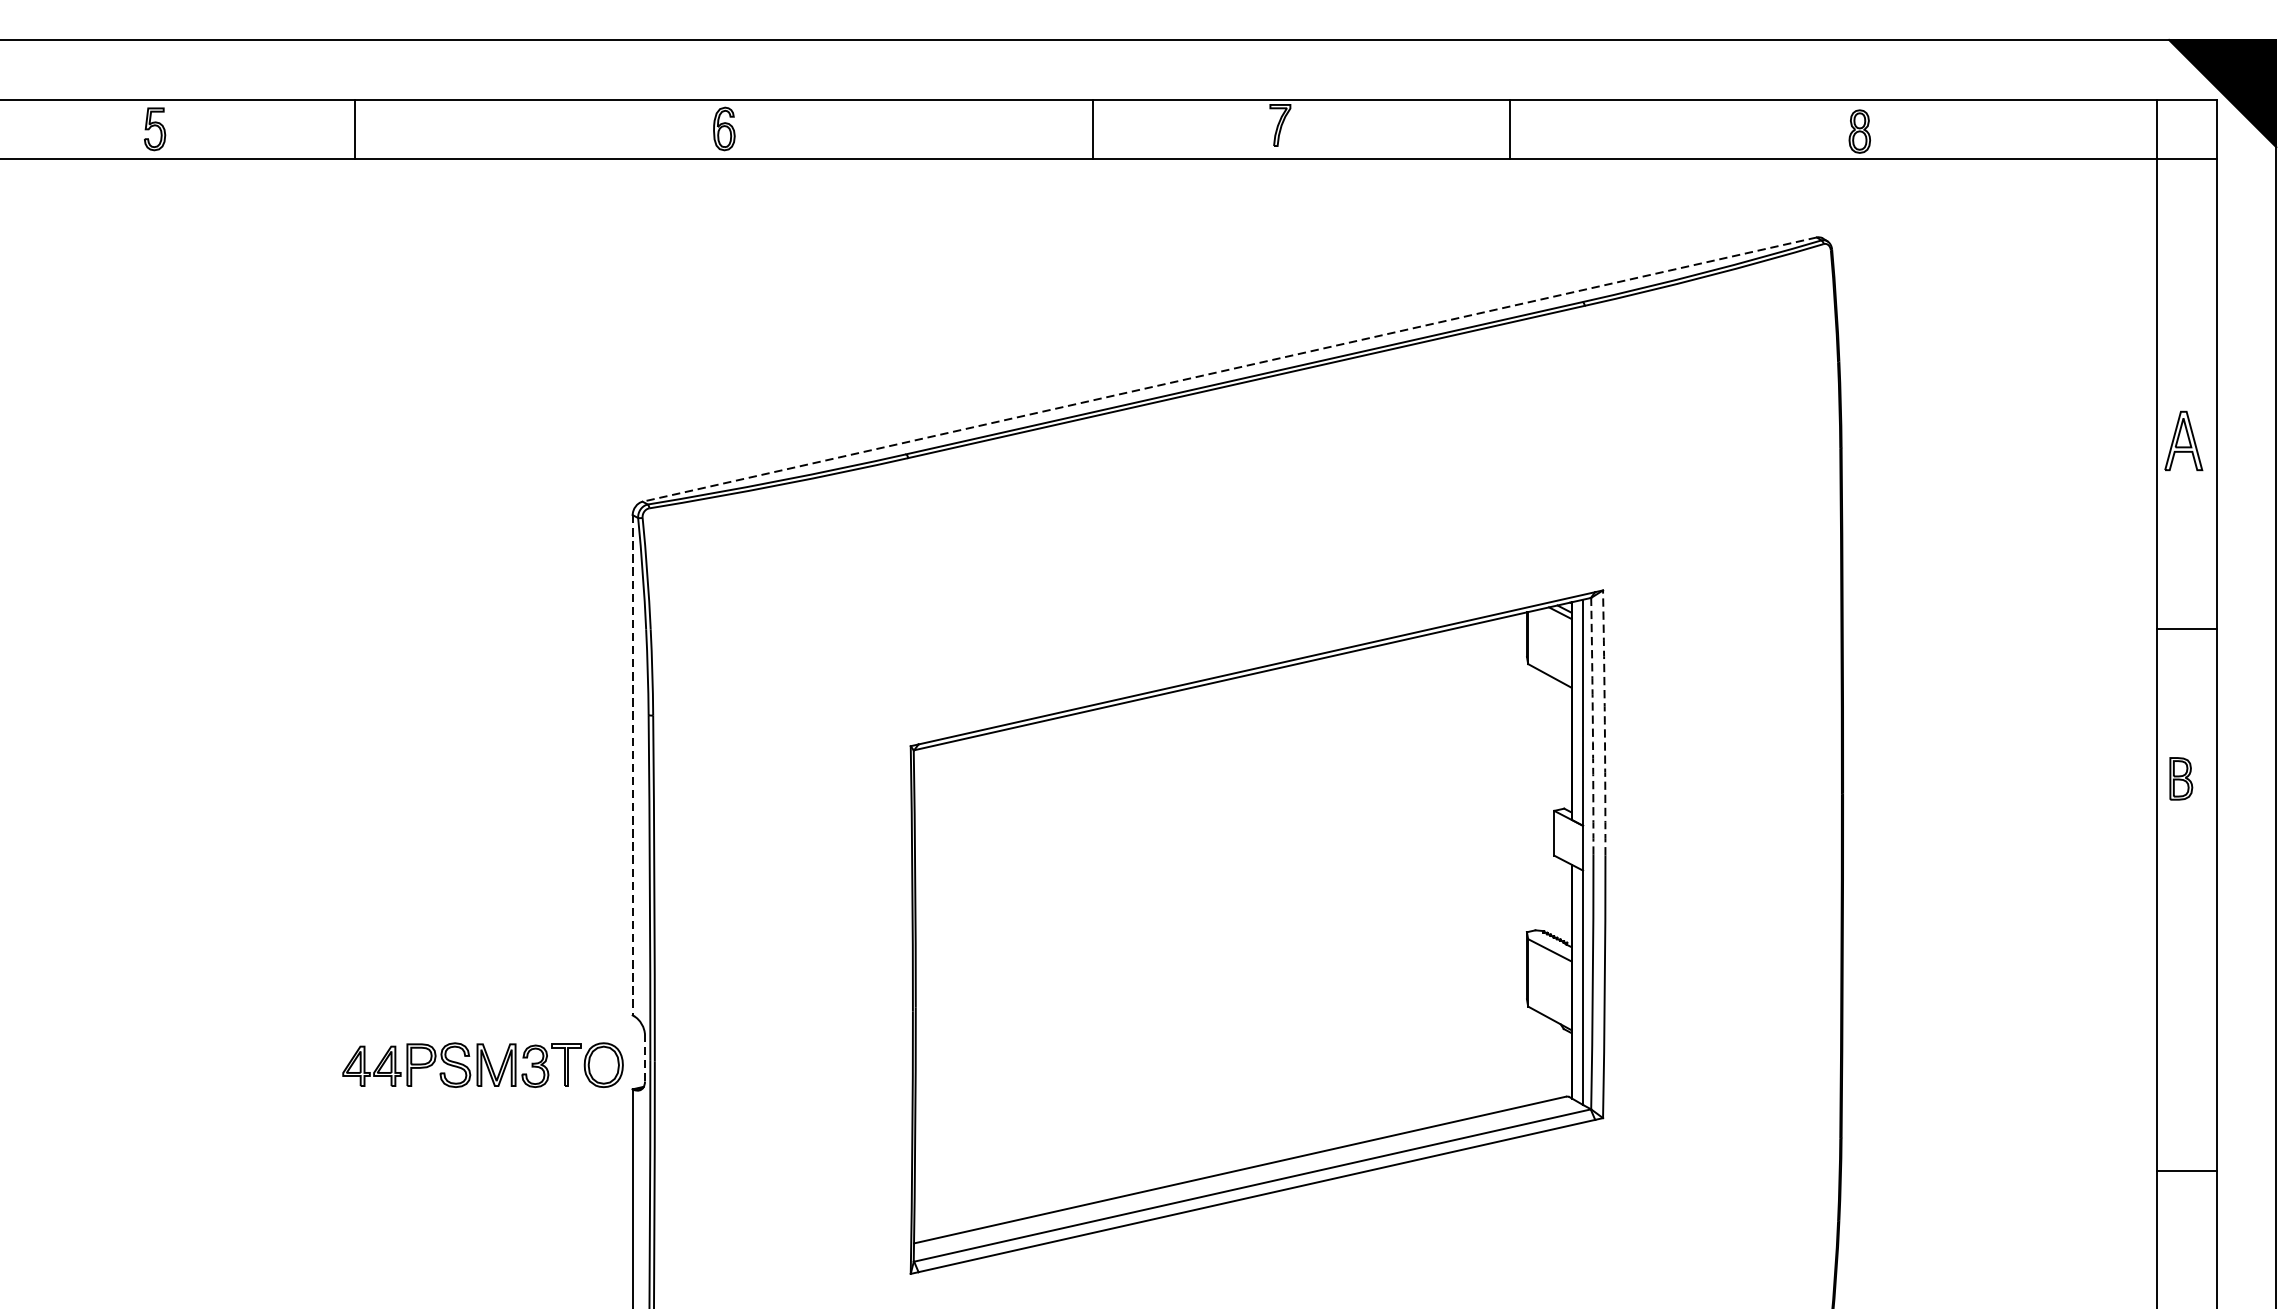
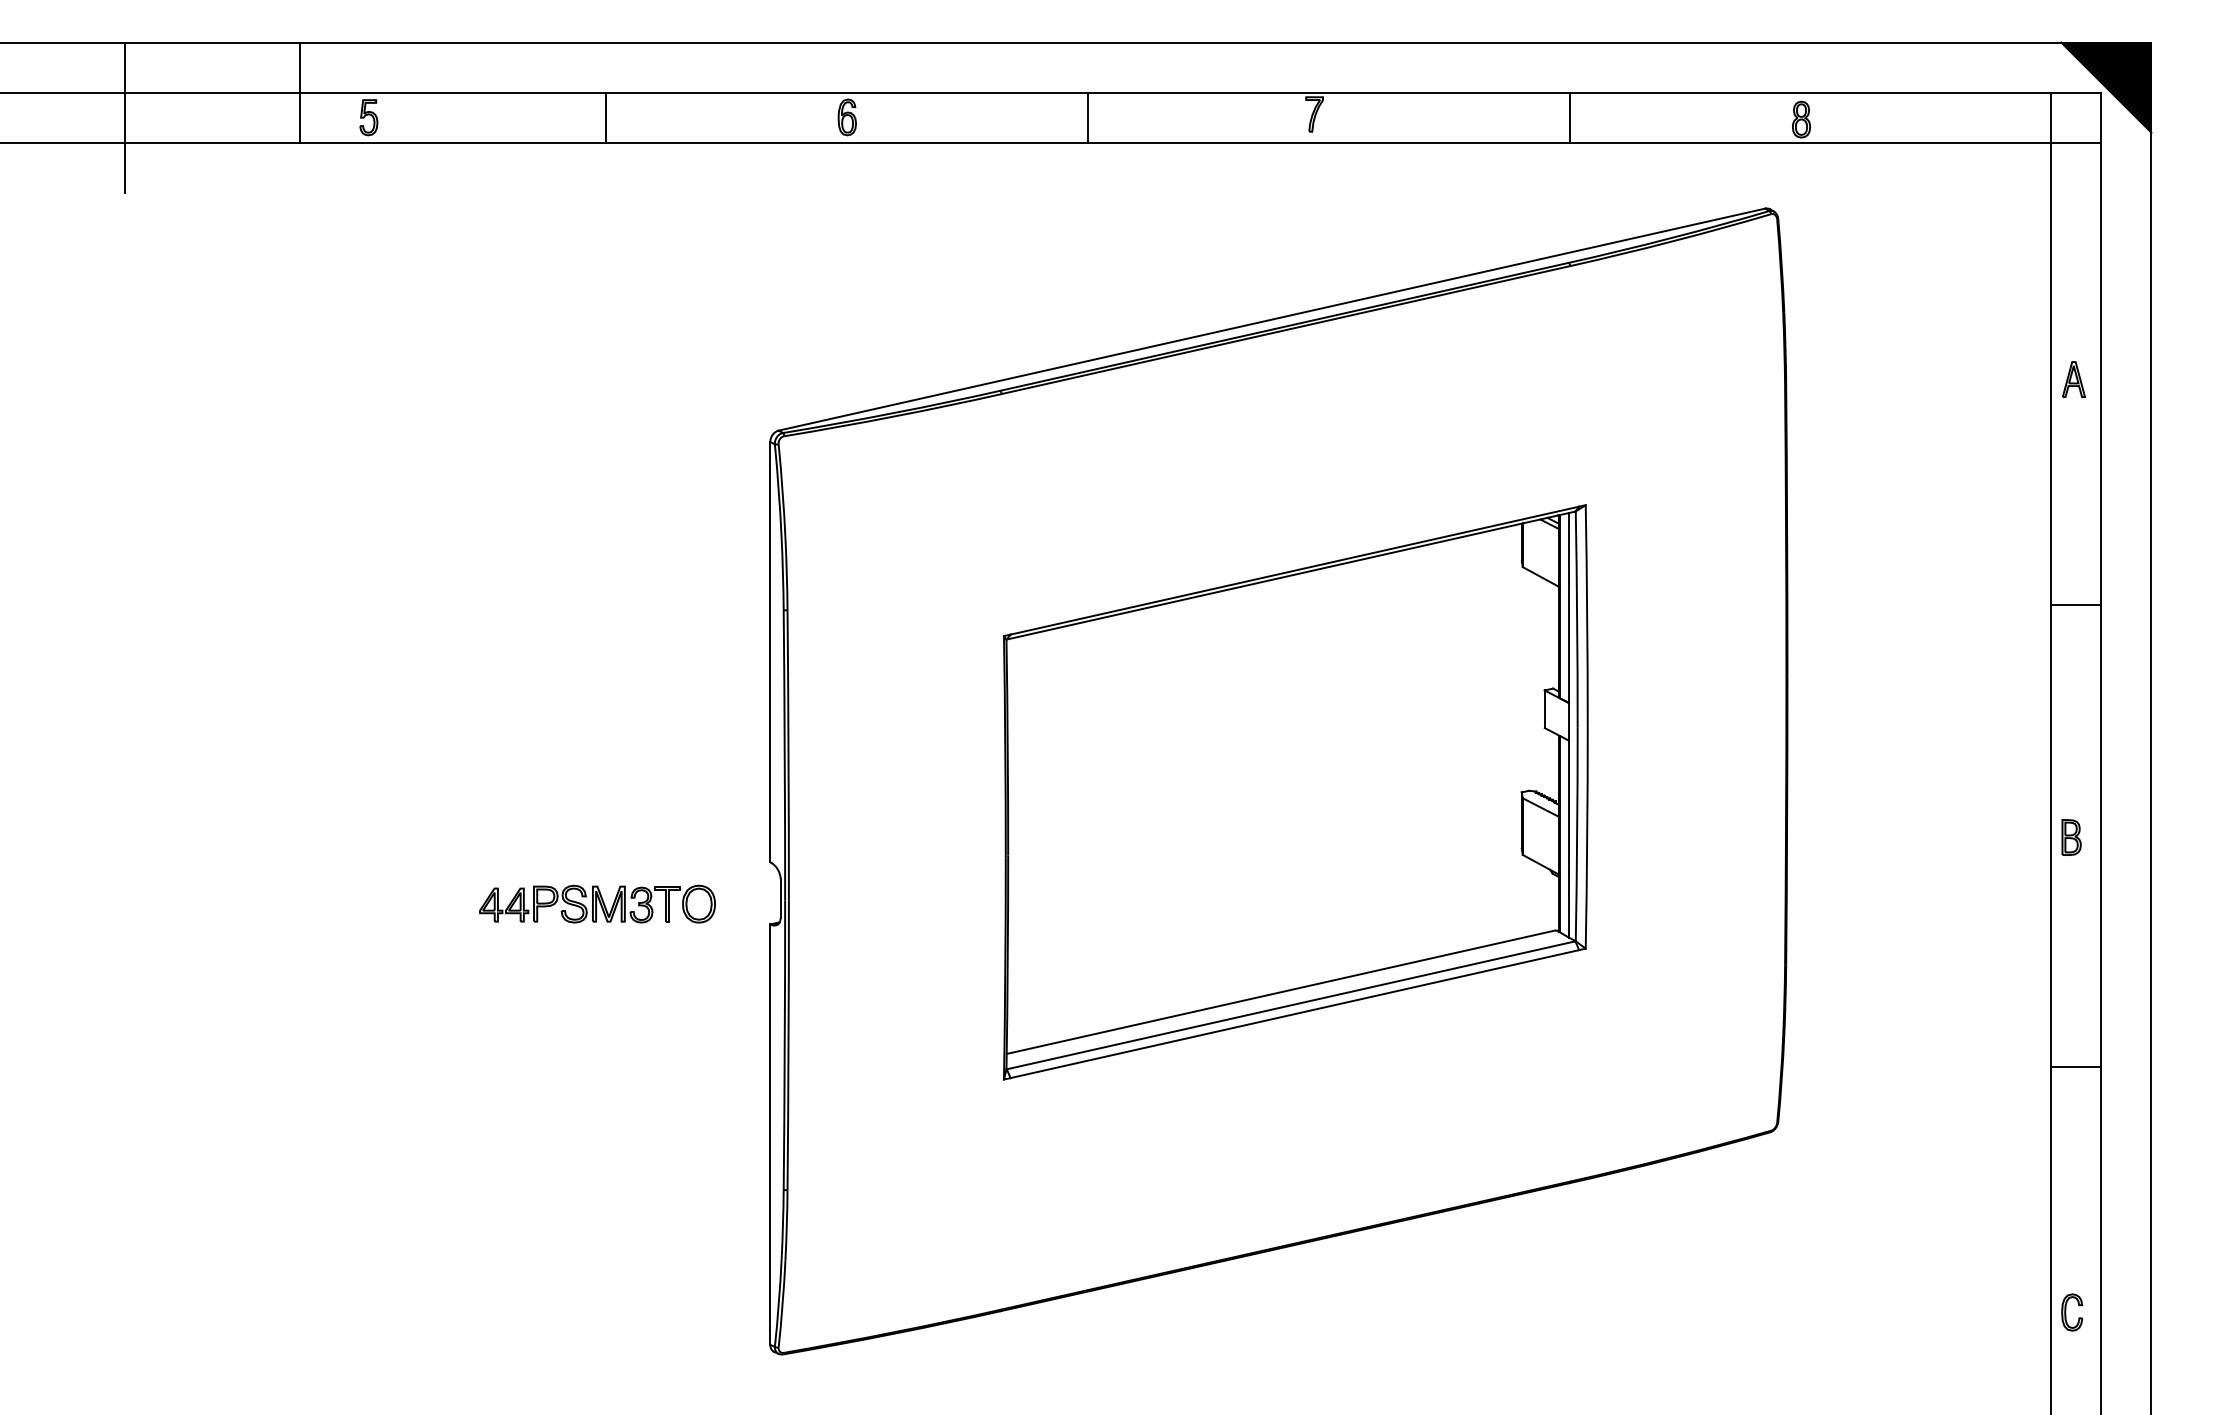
line: (72, 99) -> (299, 92), added
line: (355, 129) -> (606, 117), moved
line: (1092, 129) -> (1087, 117), moved
line: (1509, 129) -> (1569, 117), moved
line: (1230, 369) -> (1272, 319), dashed -> solid
part: (2184, 440) -> (2074, 379), size x0.71
line: (2187, 628) -> (2076, 604), moved
arc: (1605, 722) -> (1587, 616), dashed -> solid
arc: (1593, 726) -> (1577, 619), dashed -> solid
line: (632, 765) -> (770, 652), dashed -> solid
part: (2181, 778) -> (2071, 837), moved
line: (644, 1057) -> (780, 897), dashed -> solid
part: (482, 1064) -> (597, 903), moved
line: (2187, 1170) -> (2076, 1066), moved

